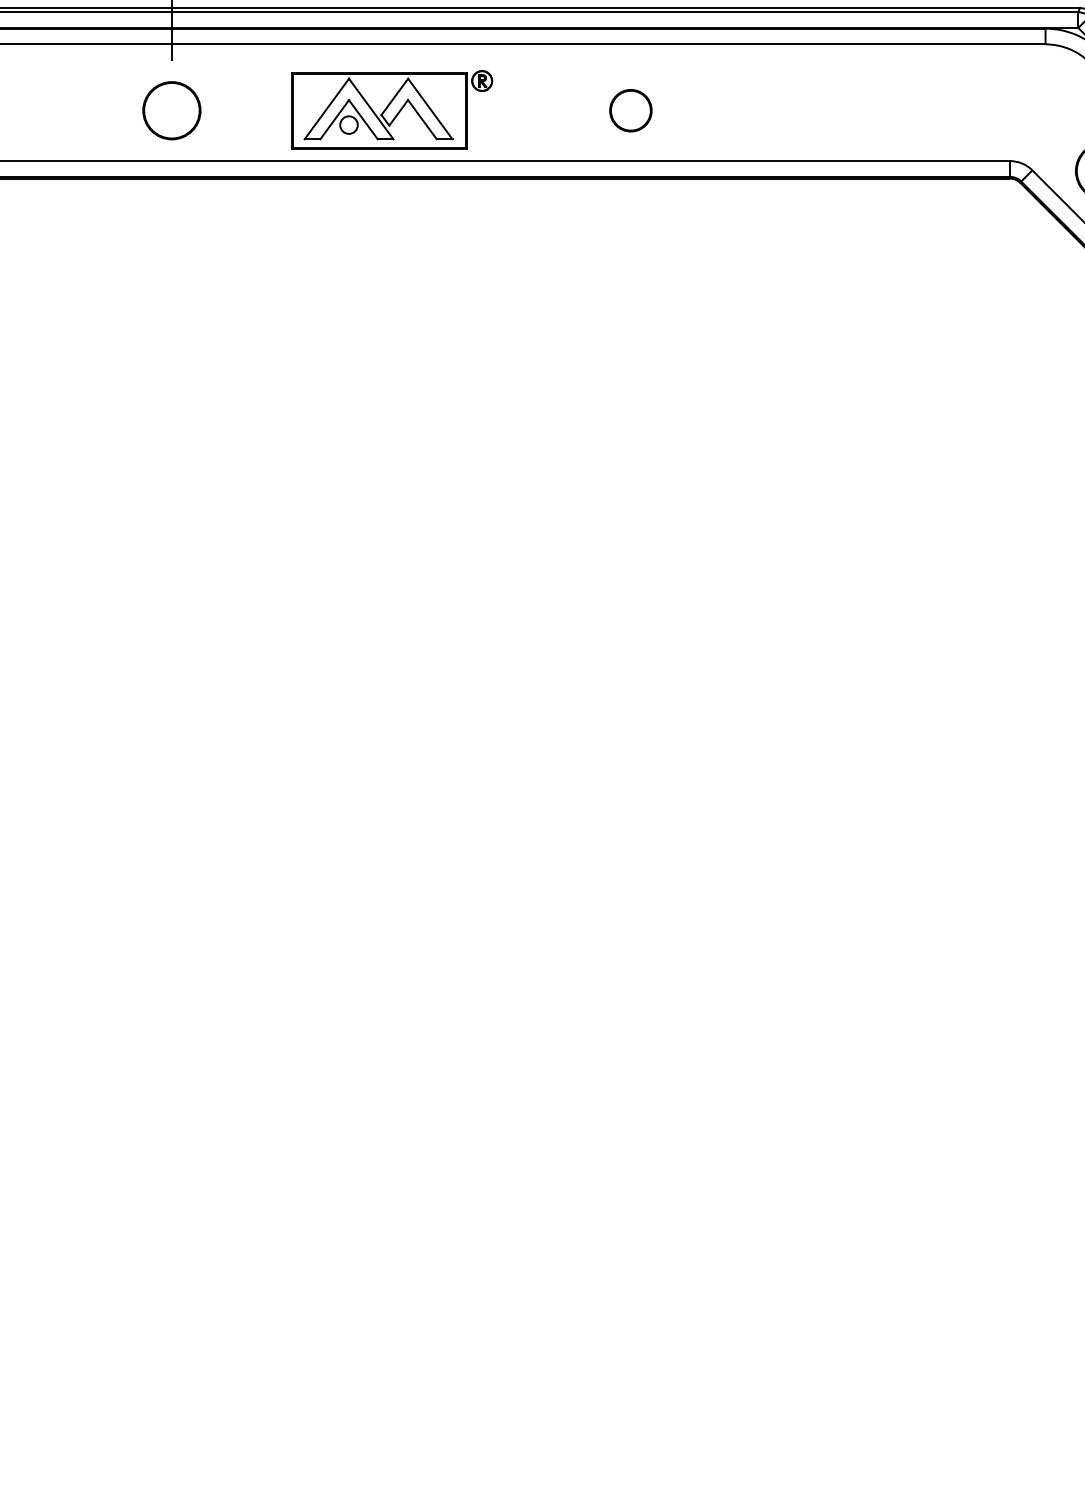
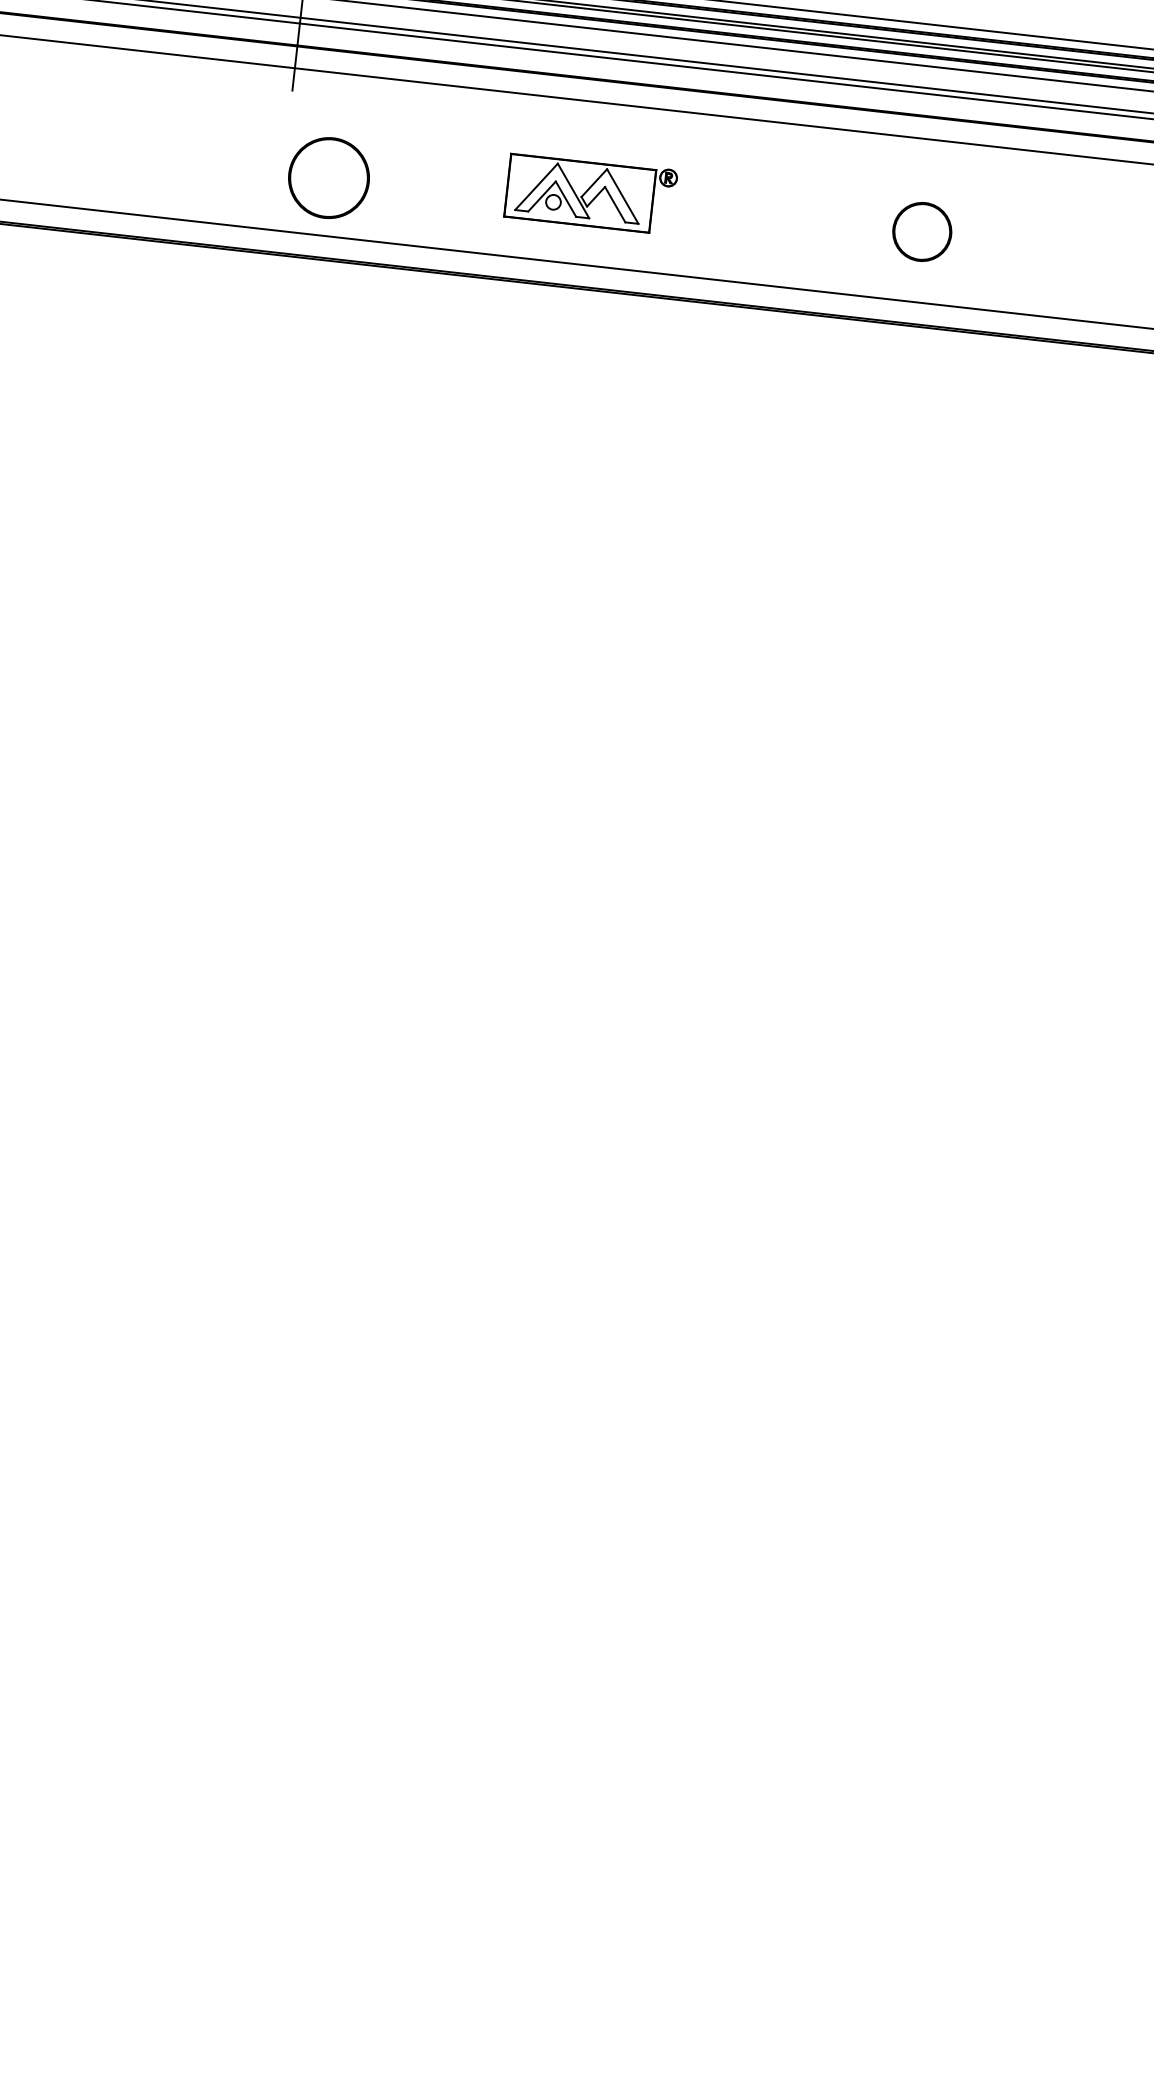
part: (392, 109) -> (591, 193), size x0.6
circle: (171, 110) -> (328, 177), moved

